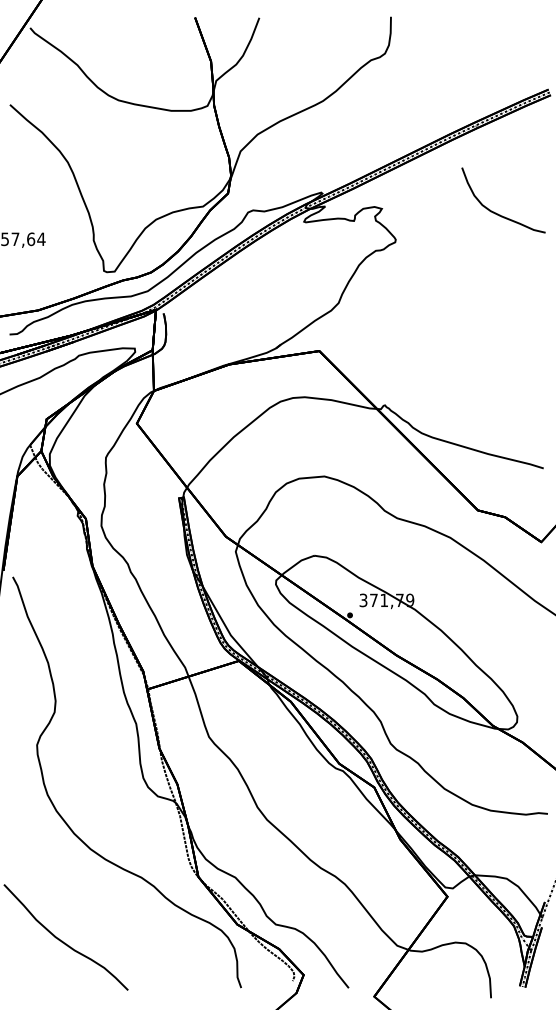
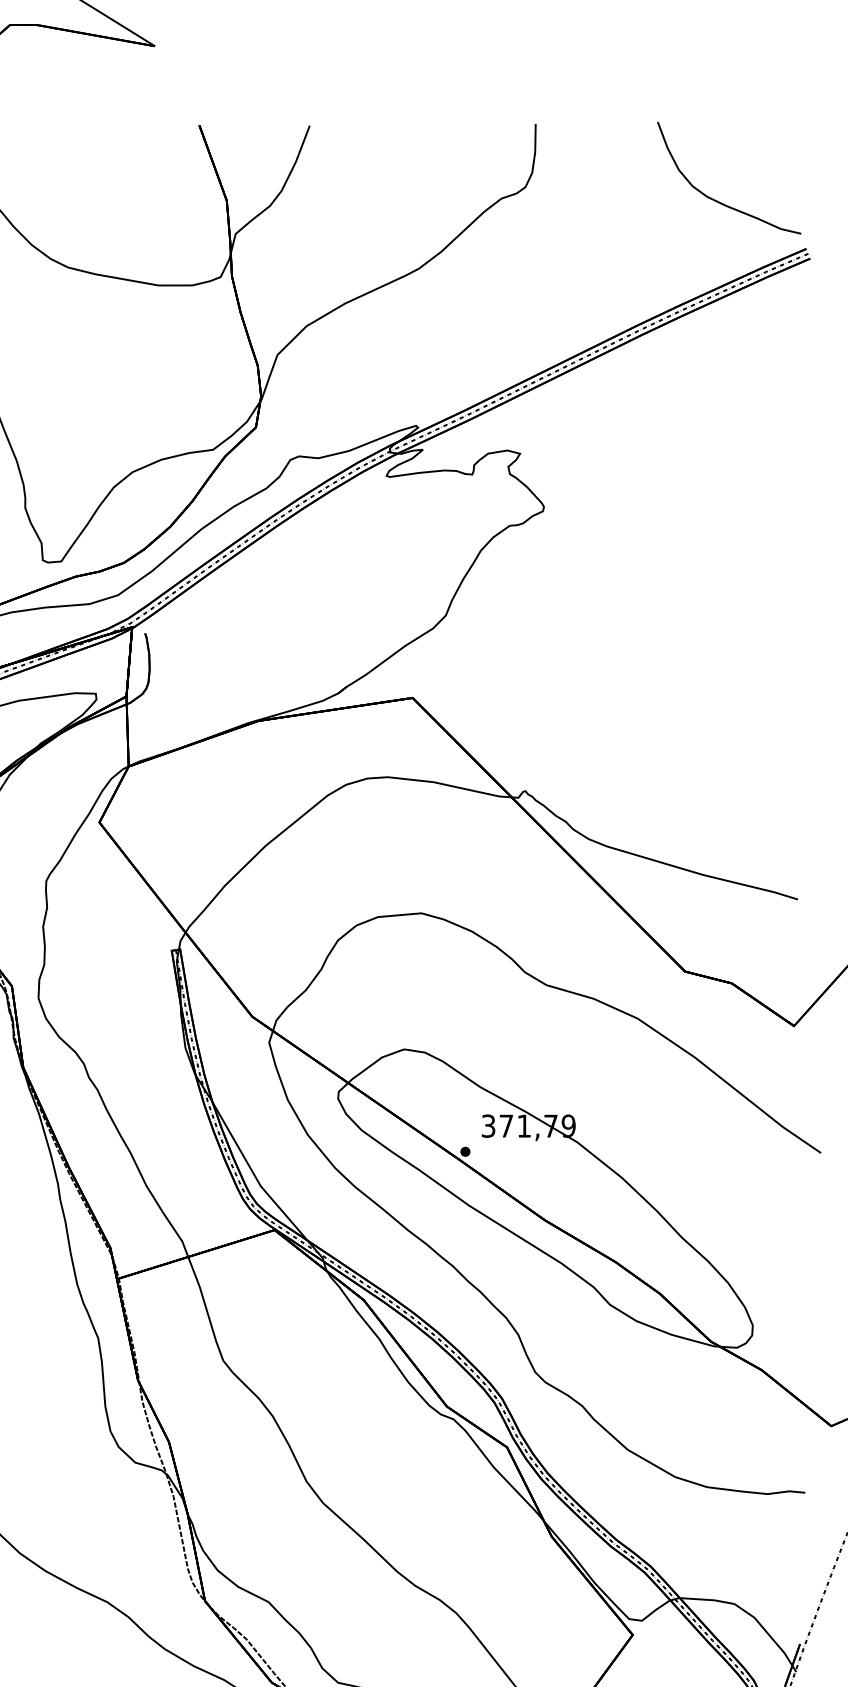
curve: (496, 212) -> (716, 198), moved

